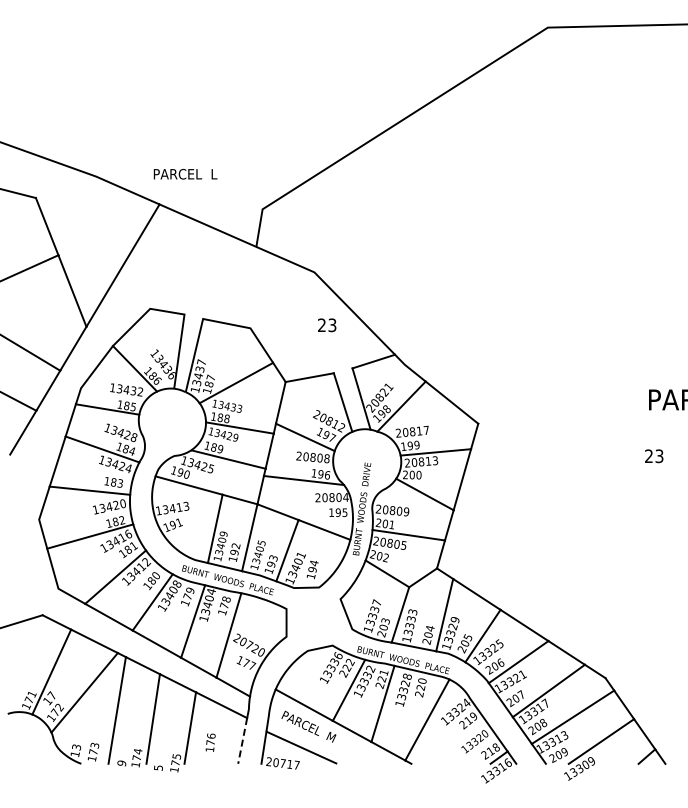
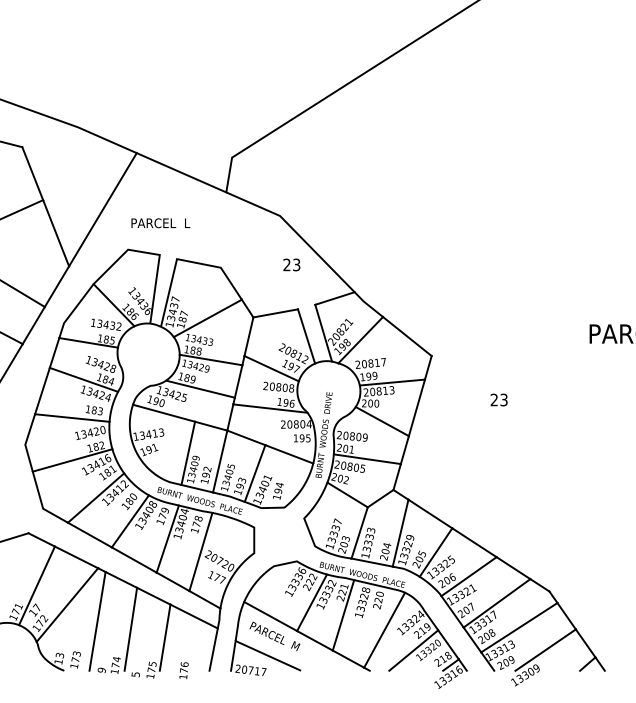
text: (185, 174) -> (160, 223), moved
text: (654, 456) -> (499, 400), moved
line: (242, 741) -> (213, 650), dashed -> solid
line: (458, 741) -> (413, 650), added
text: (210, 742) -> (183, 670), moved

